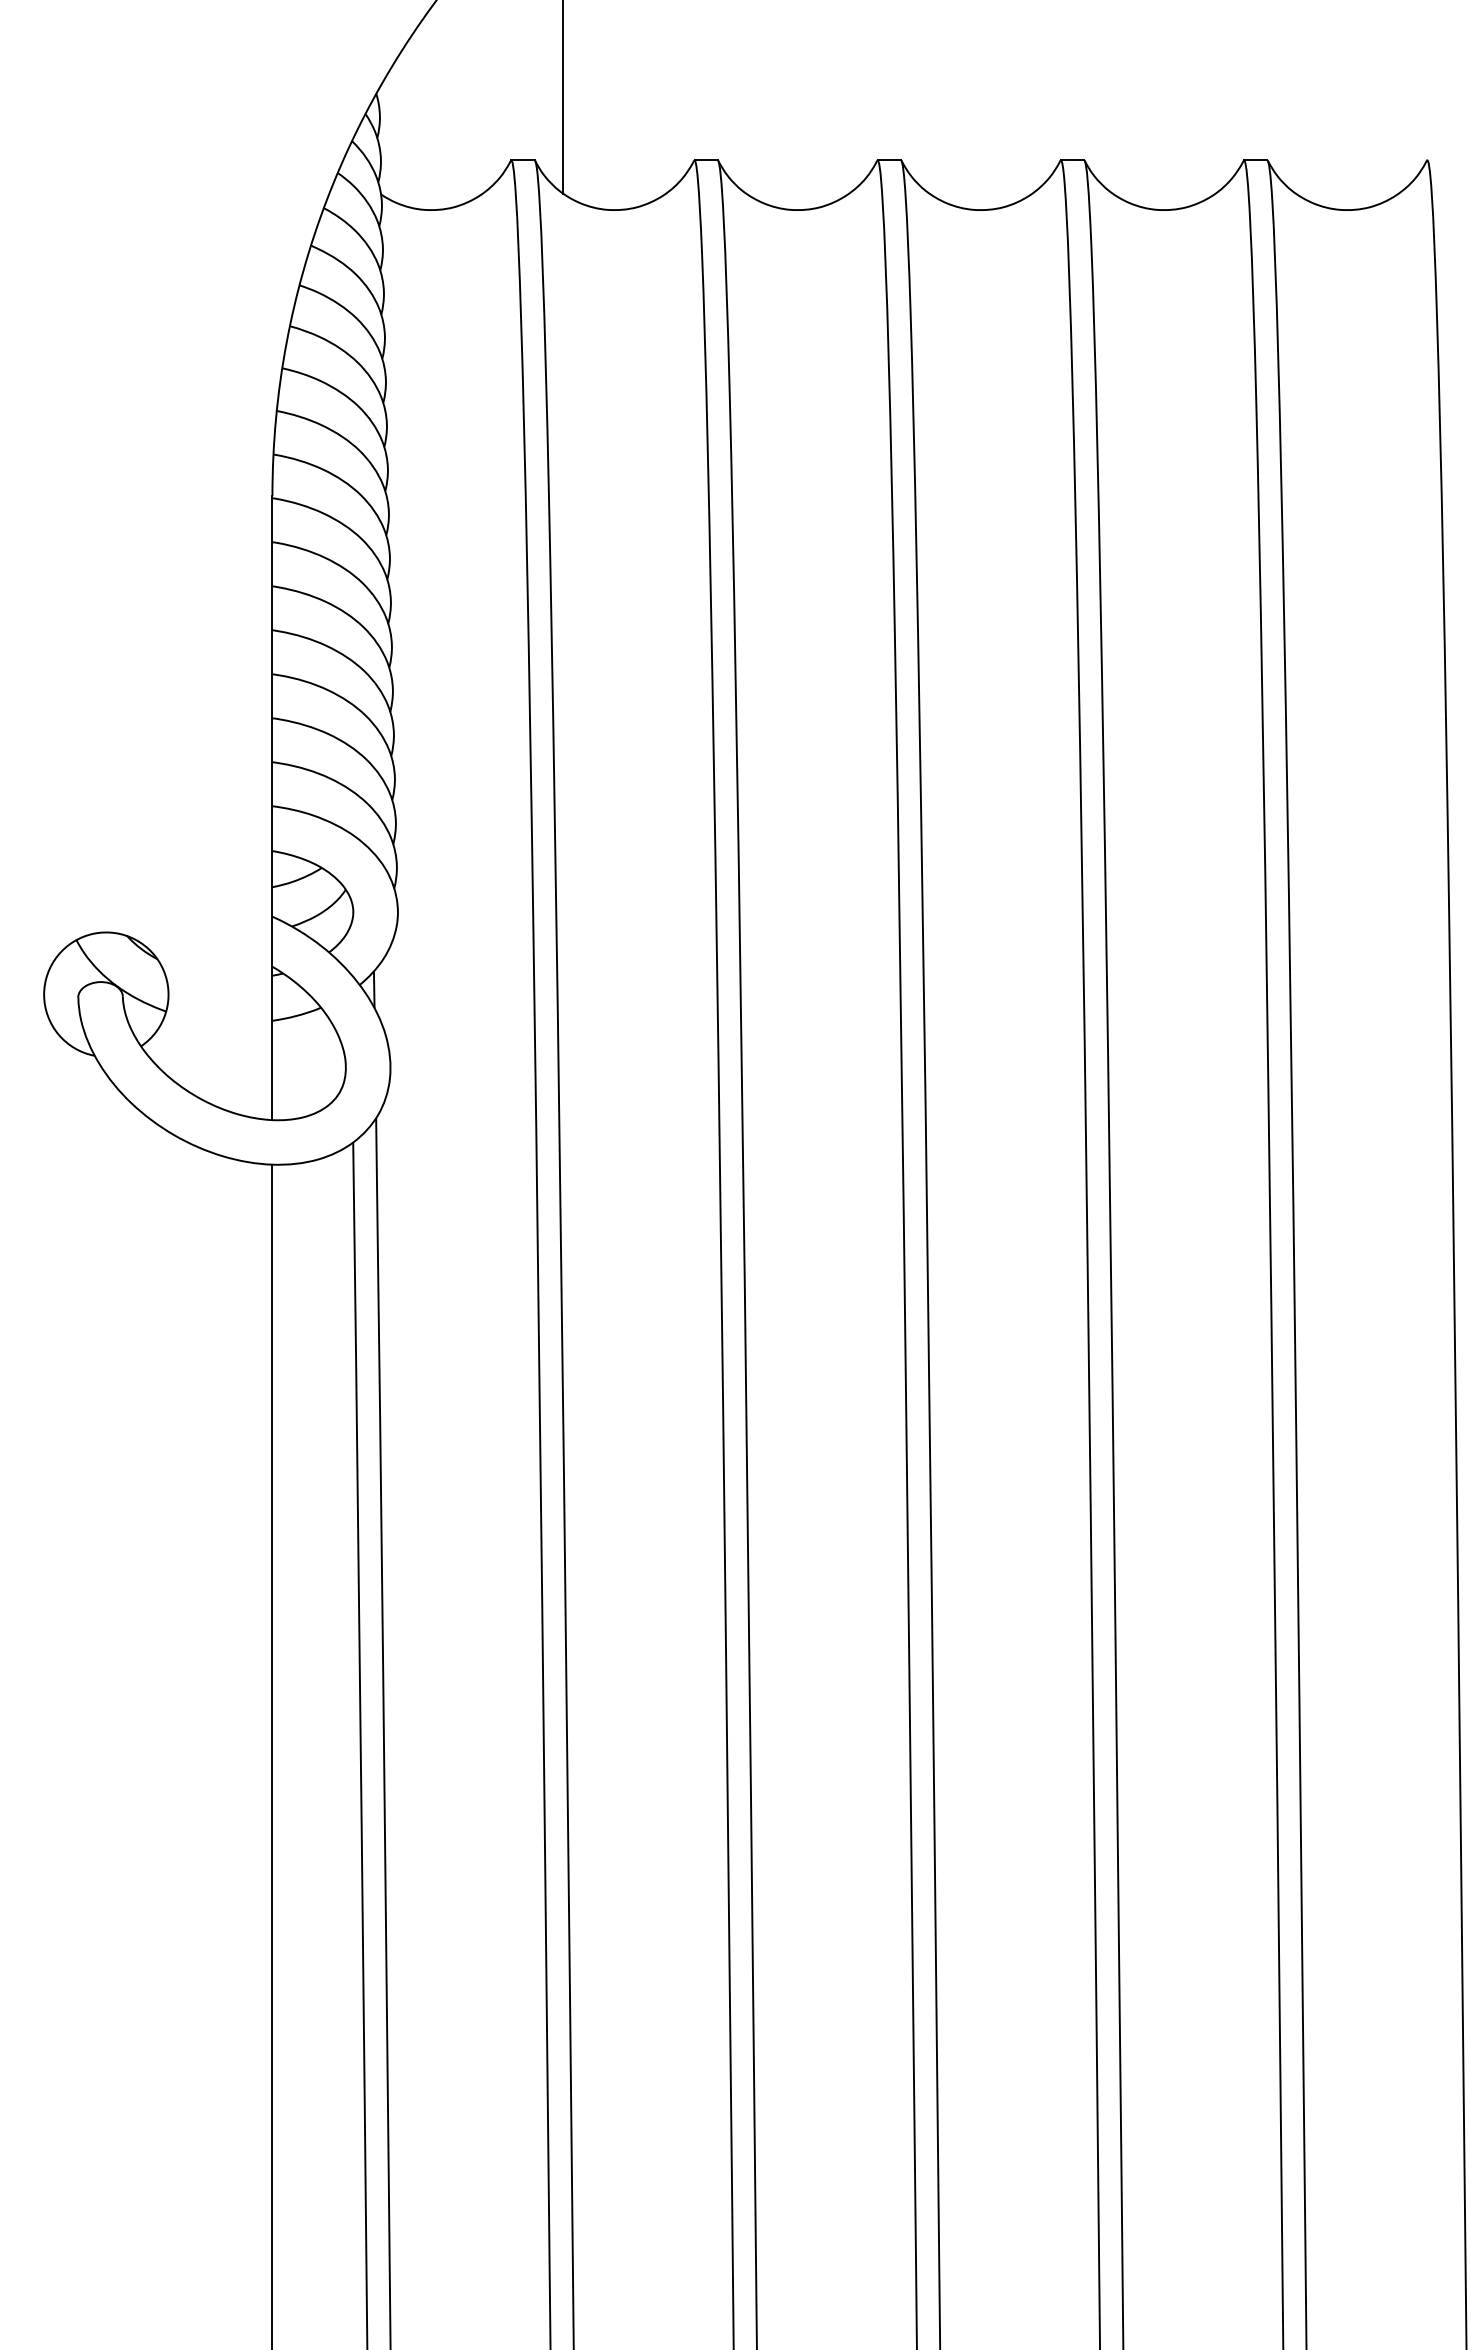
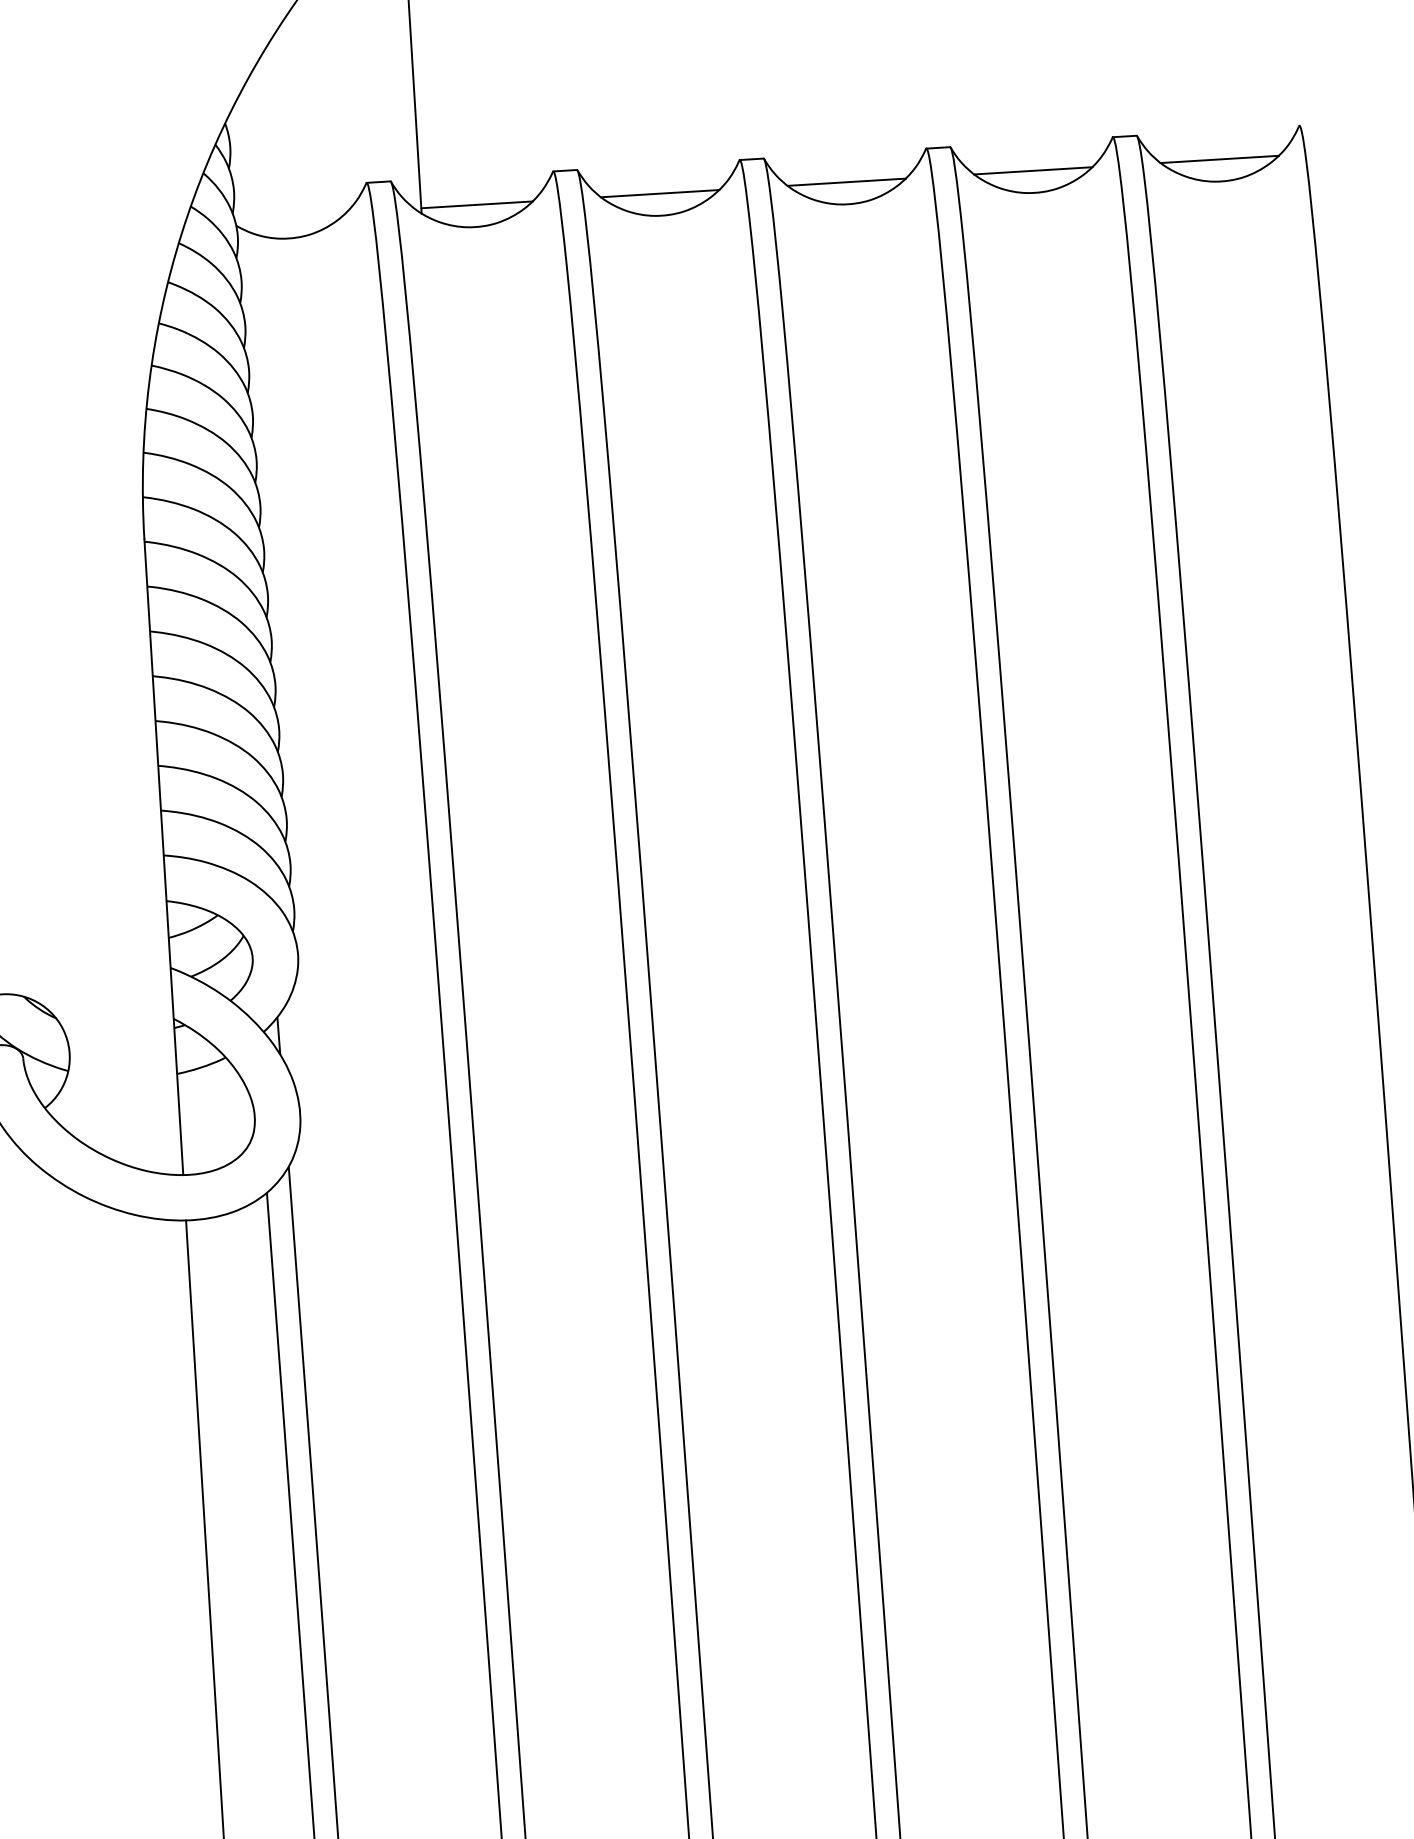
line: (617, 188) -> (476, 204), added
line: (797, 188) -> (659, 193), added
line: (980, 188) -> (846, 182), added
line: (1164, 188) -> (1033, 170), added
line: (1347, 188) -> (1219, 159), added

